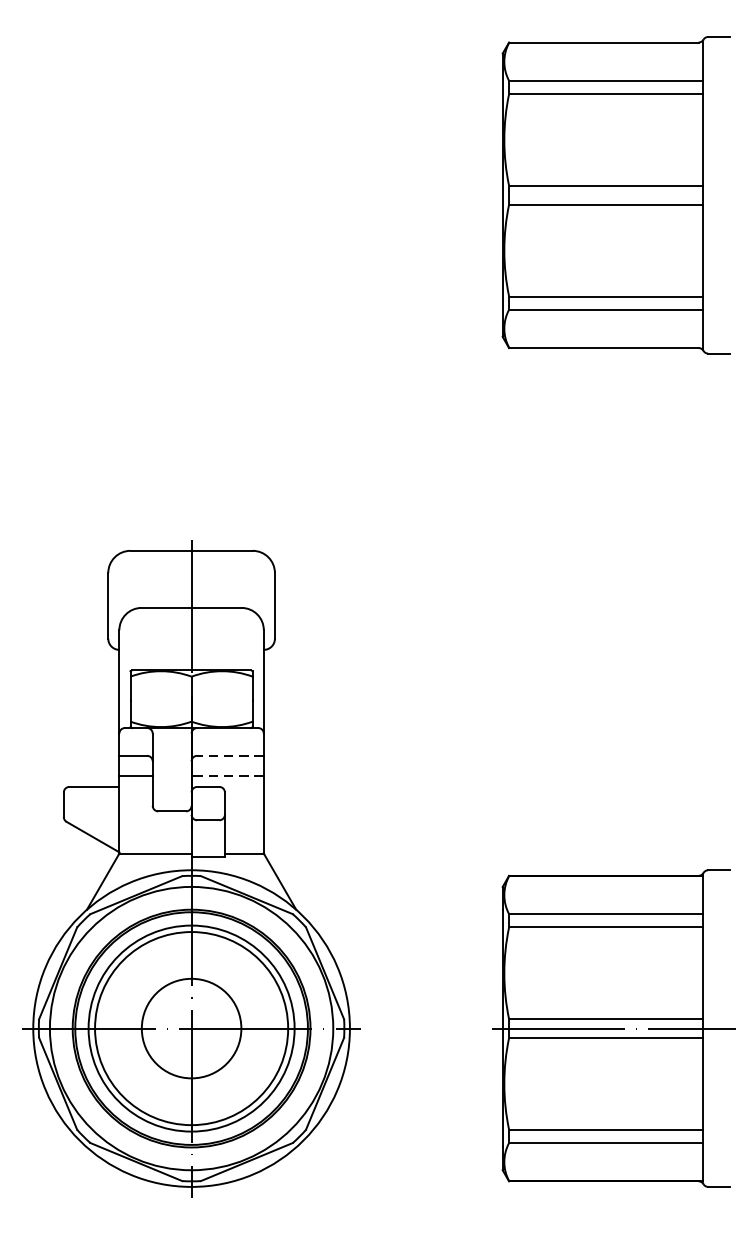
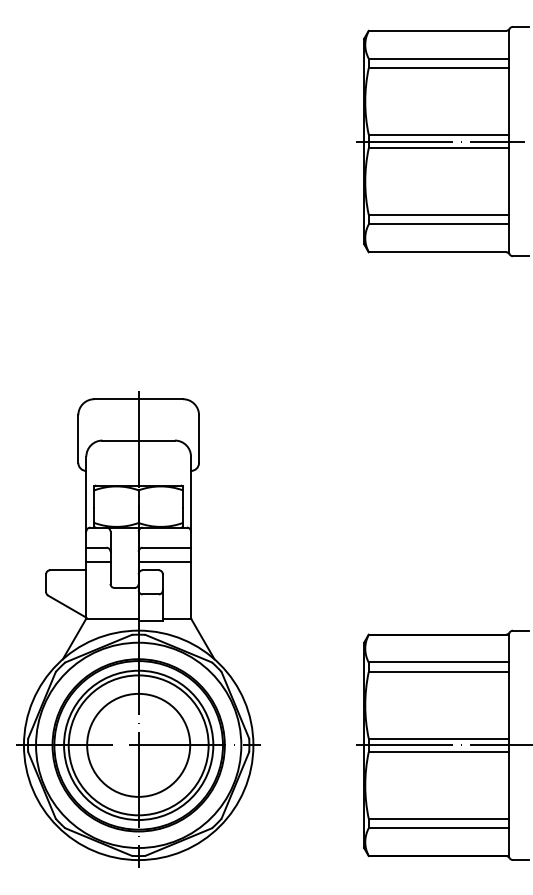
line: (608, 195) -> (440, 141), added
line: (229, 755) -> (166, 547), dashed -> solid
line: (227, 776) -> (164, 562), dashed -> solid
circle: (191, 1027) -> (138, 744), size x1.43

